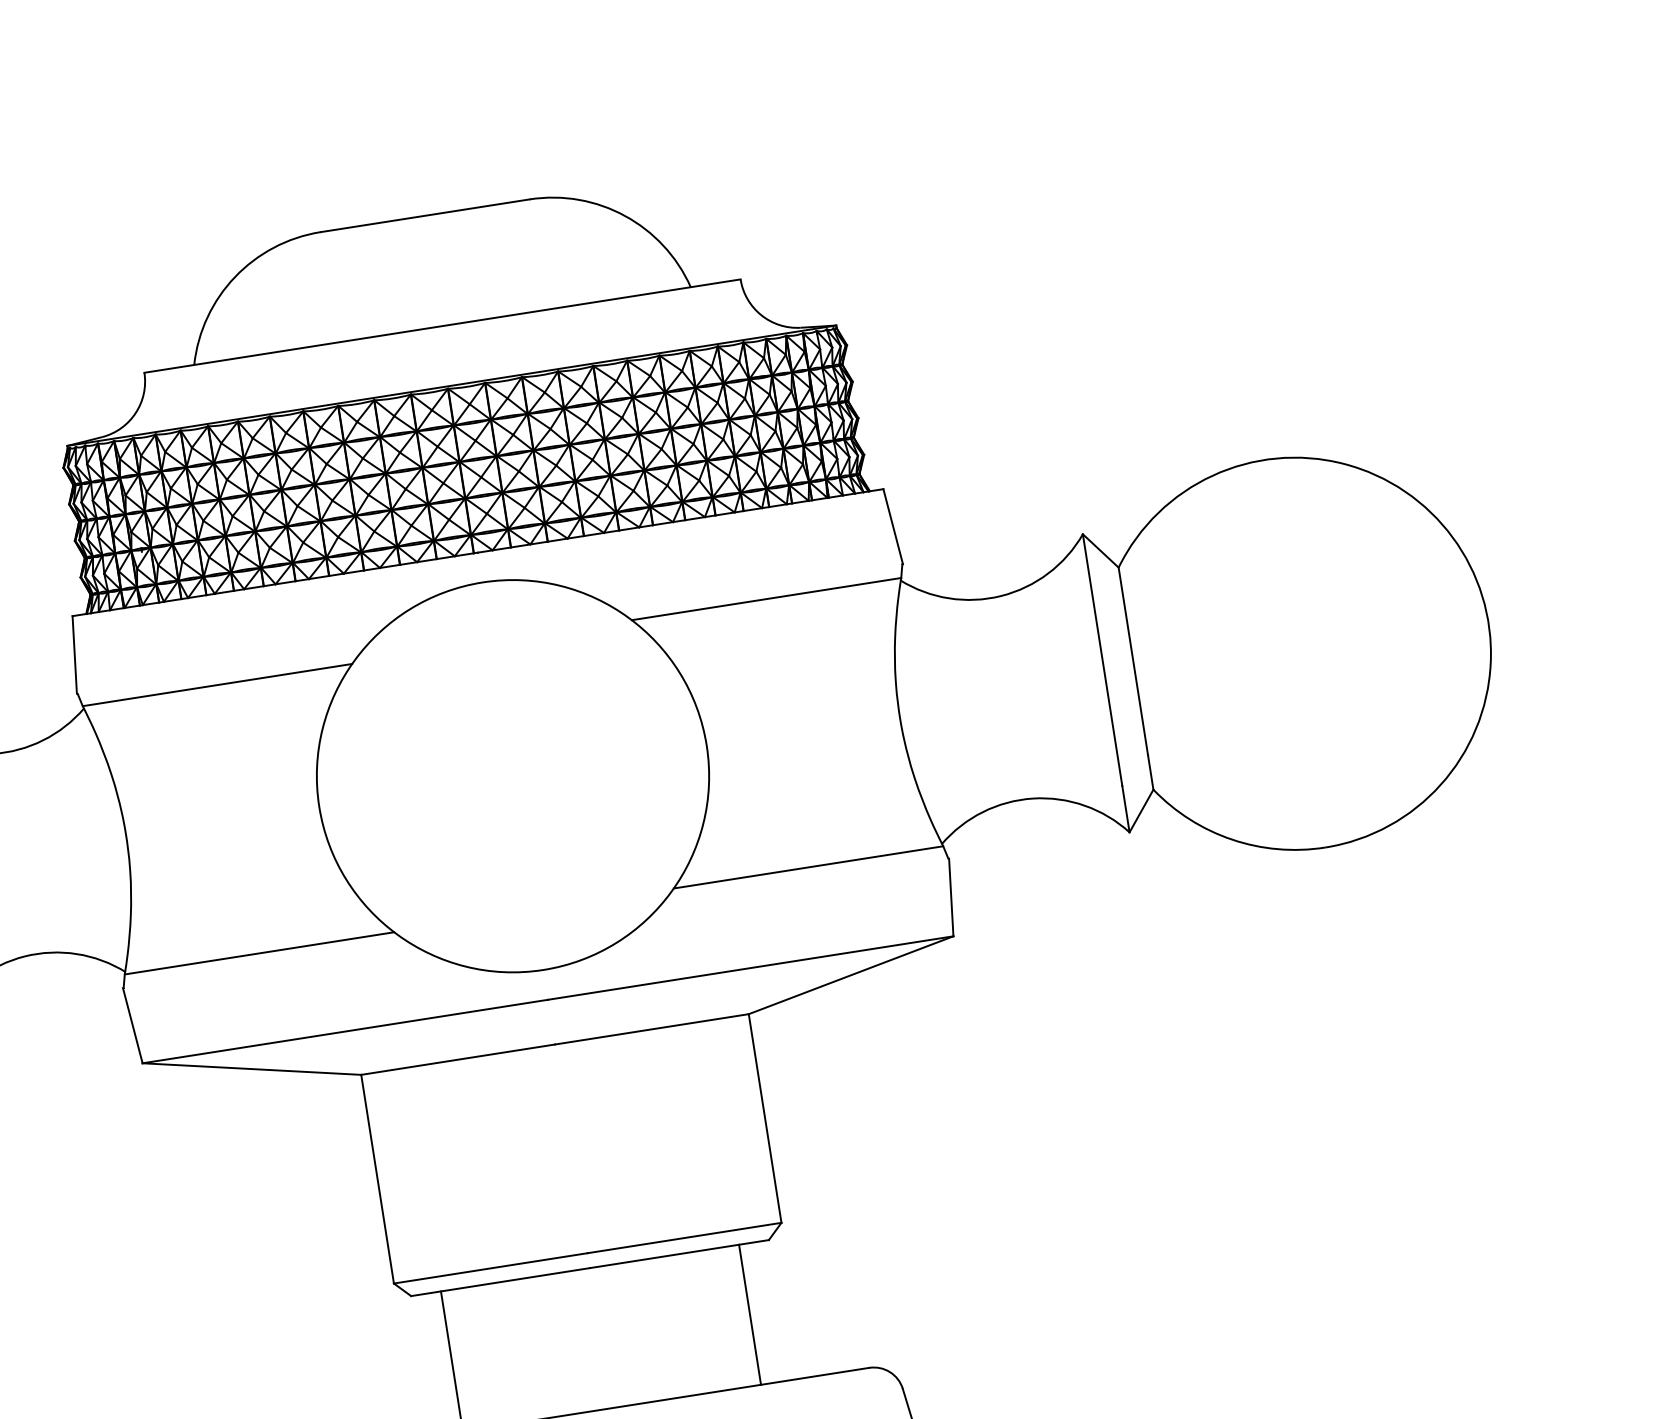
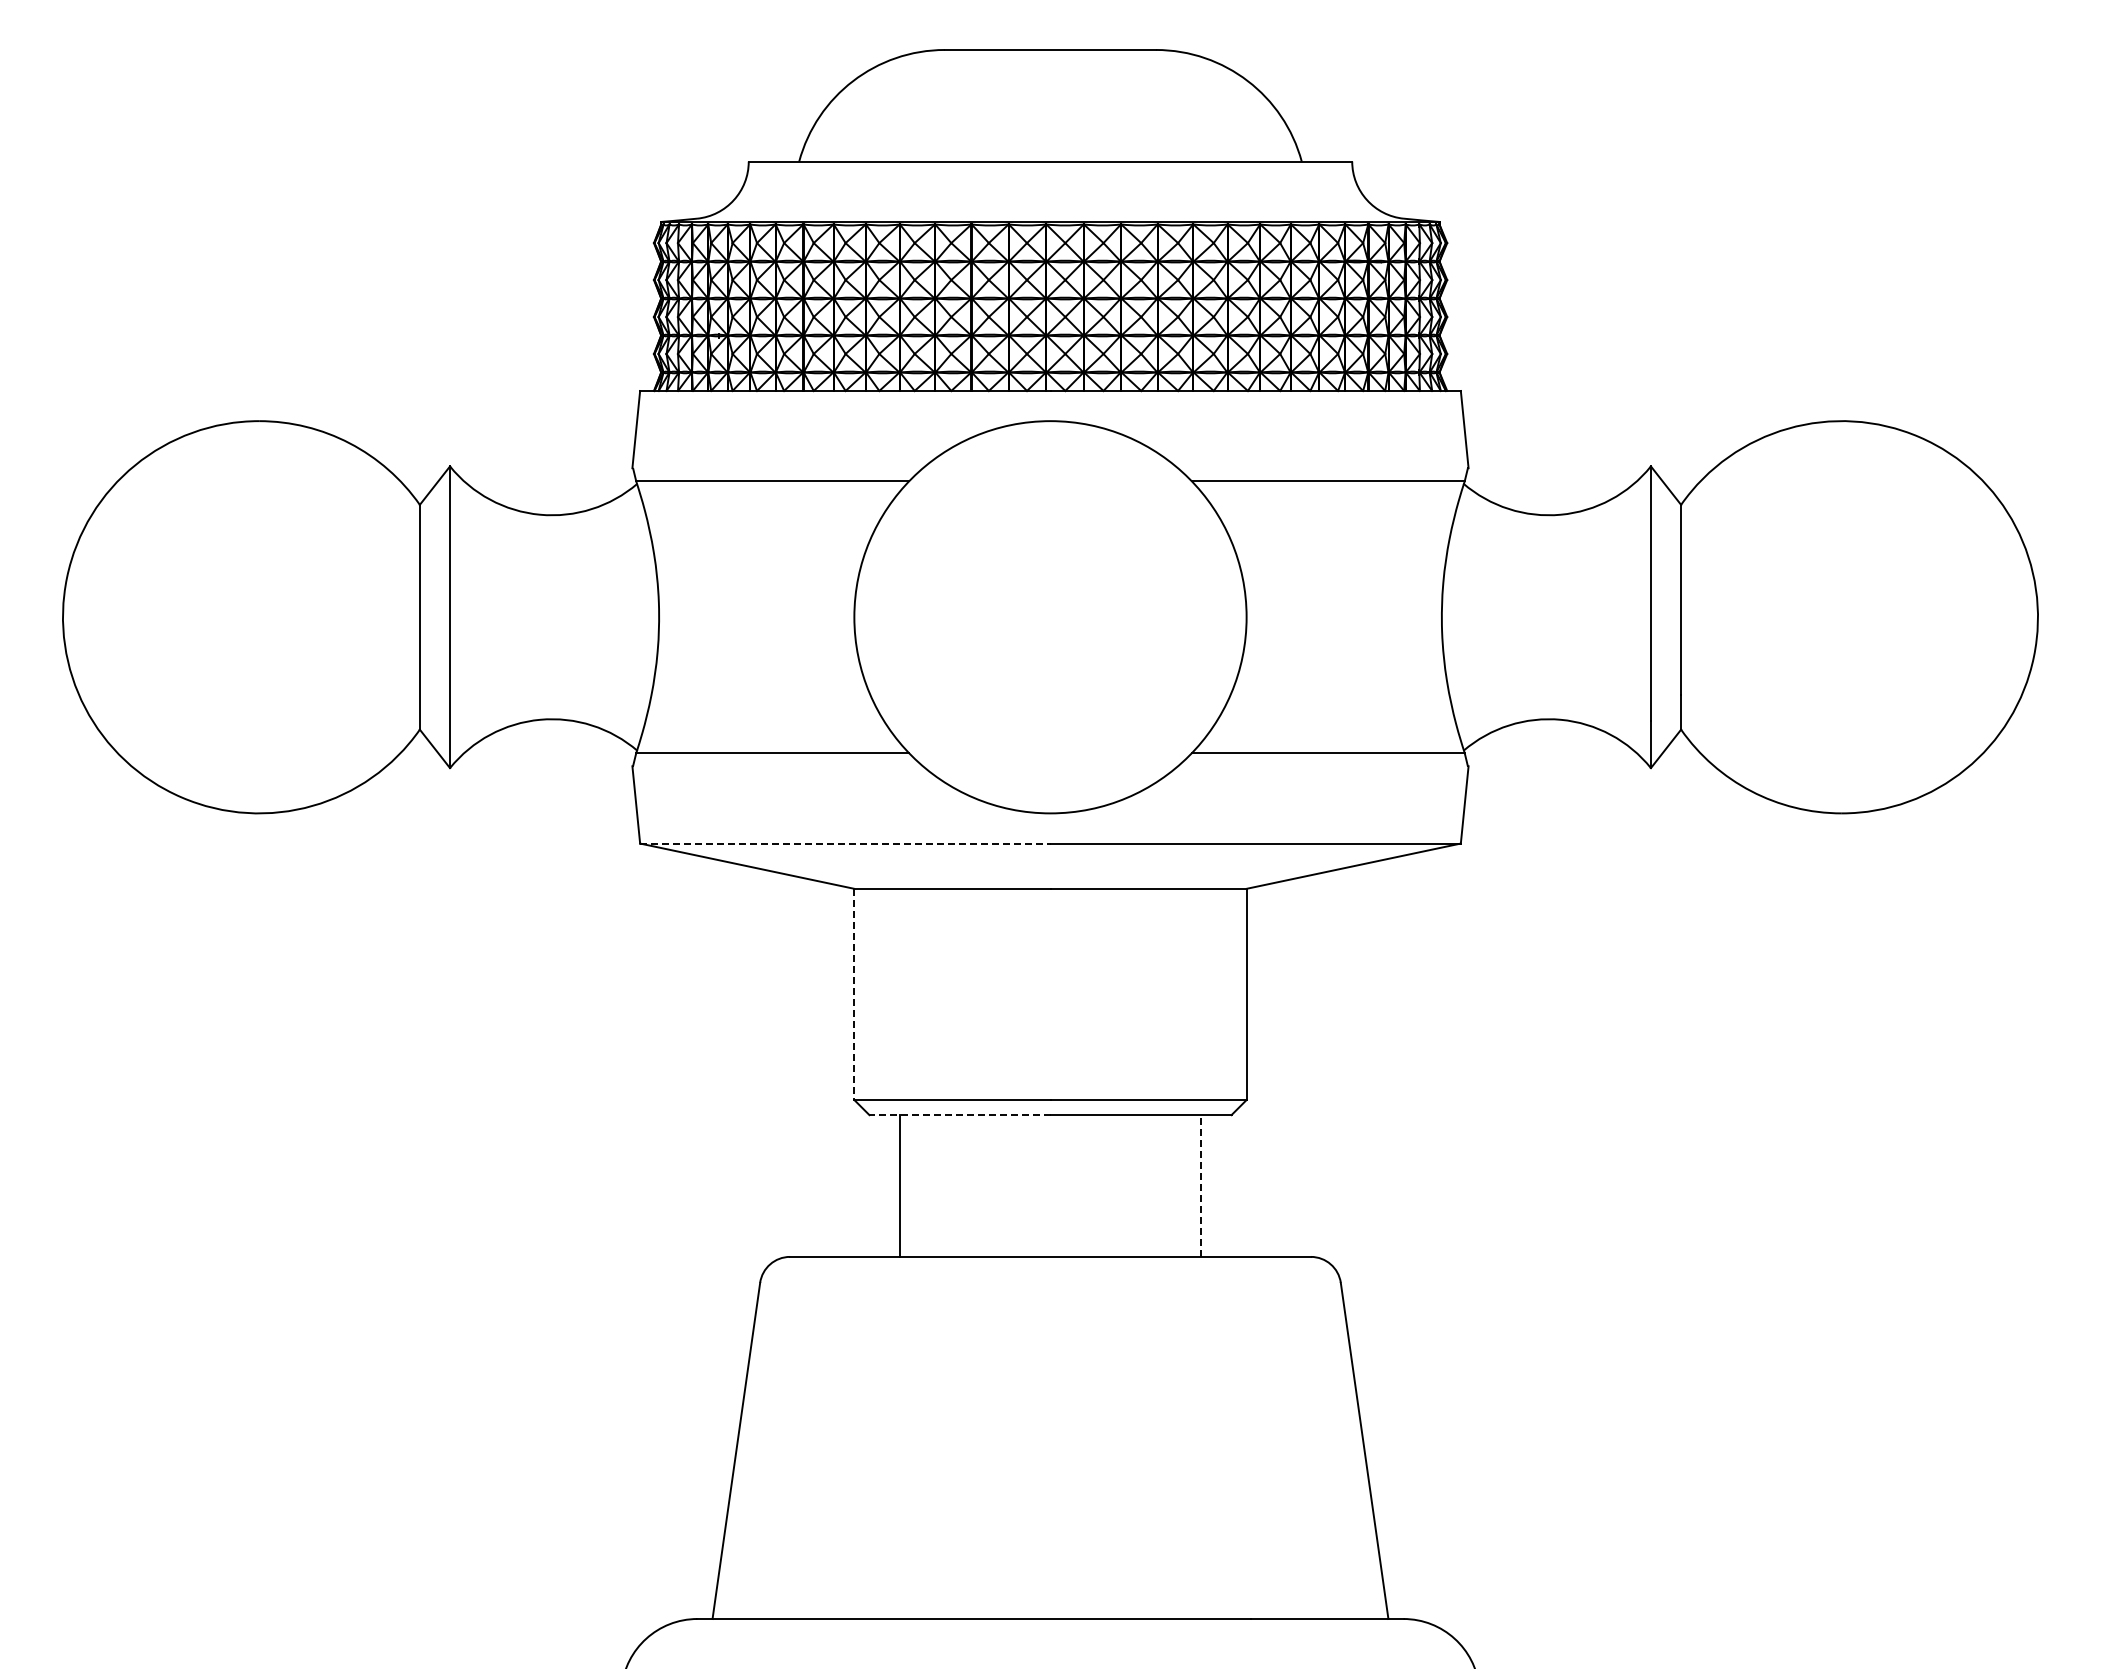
line: (345, 1031) -> (845, 843), solid -> dashed
line: (377, 1179) -> (854, 994), solid -> dashed
line: (500, 1282) -> (959, 1115), solid -> dashed
line: (750, 1315) -> (1201, 1186), solid -> dashed

